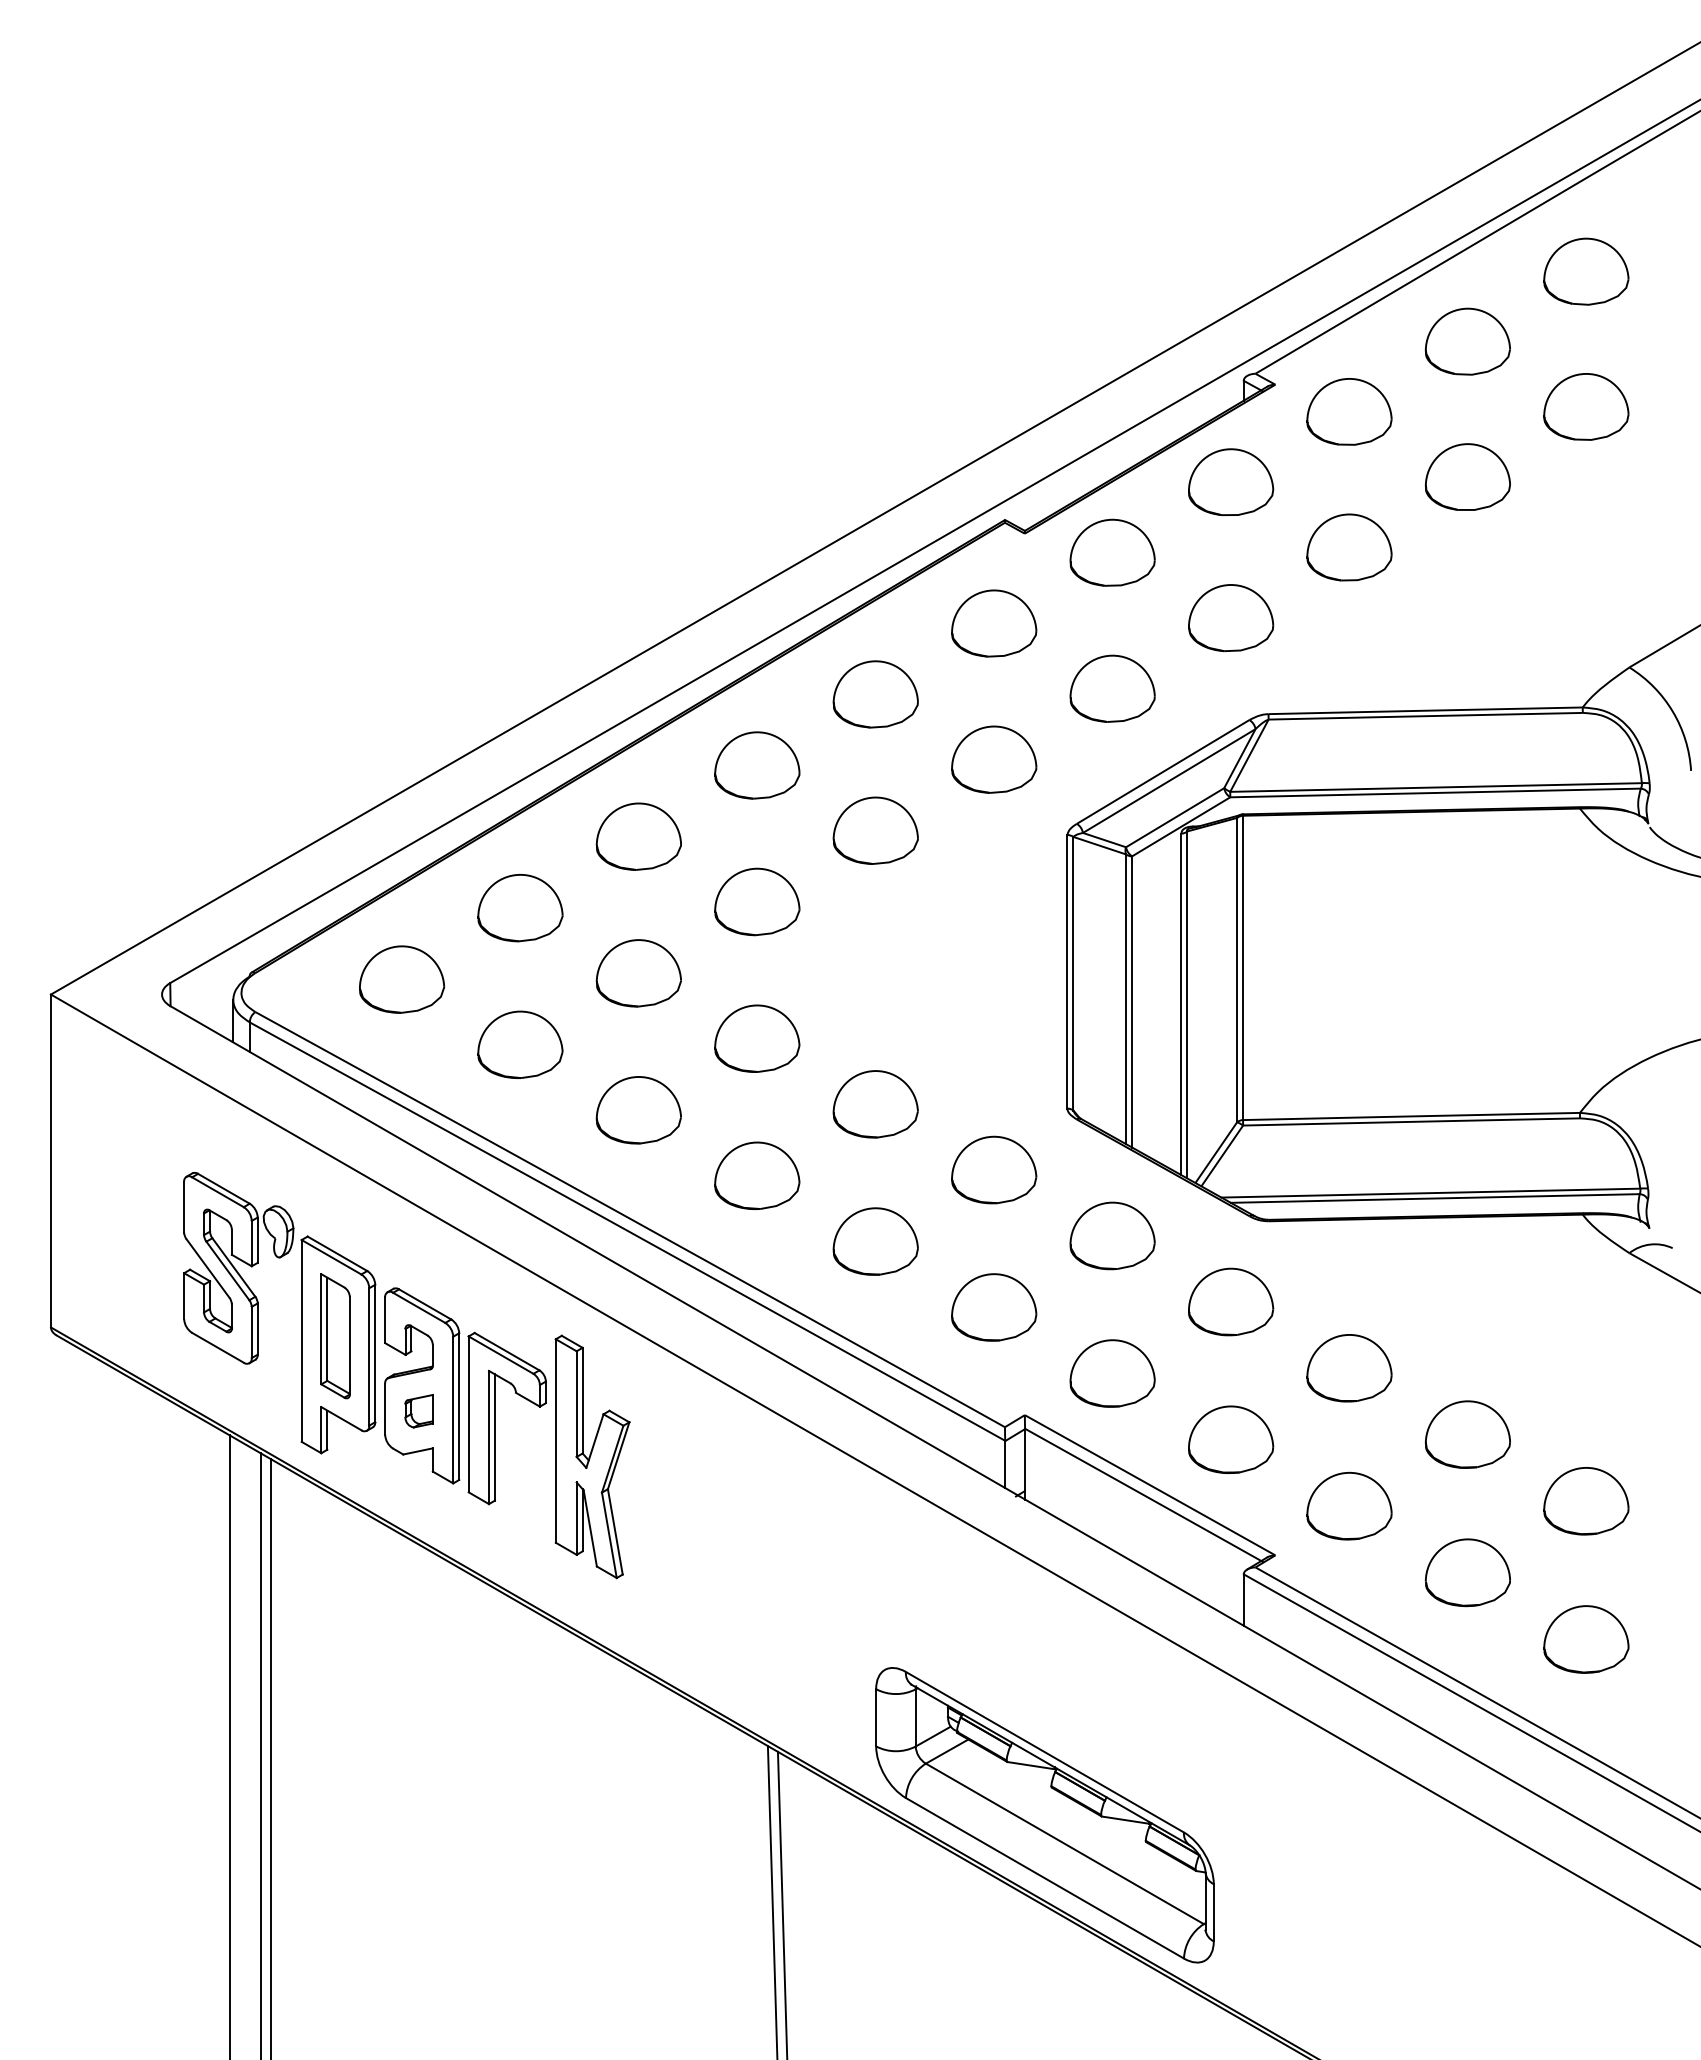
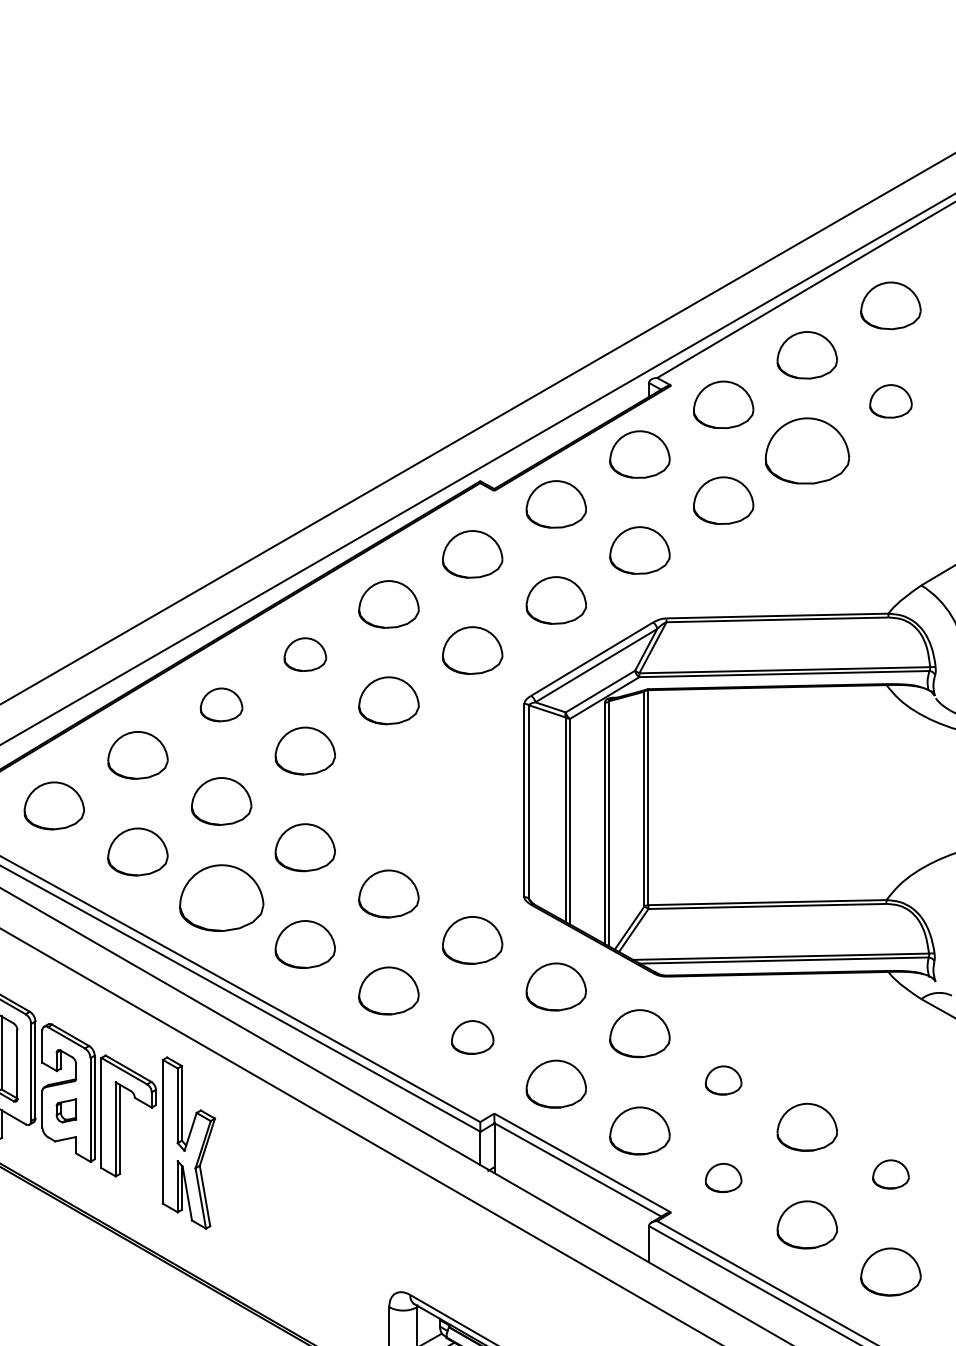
part: (1586, 406) -> (891, 401), size x0.7
part: (1467, 476) -> (807, 450), size x1.4
part: (757, 765) -> (305, 654), size x0.7
part: (638, 836) -> (221, 704), size x0.7
part: (638, 1110) -> (221, 898), size x1.4
part: (994, 1307) -> (472, 1037), size x0.7
part: (1349, 1368) -> (723, 1080), size x0.6
part: (1586, 1501) -> (891, 1174), size x0.6
part: (1349, 1506) -> (723, 1178), size x0.6

